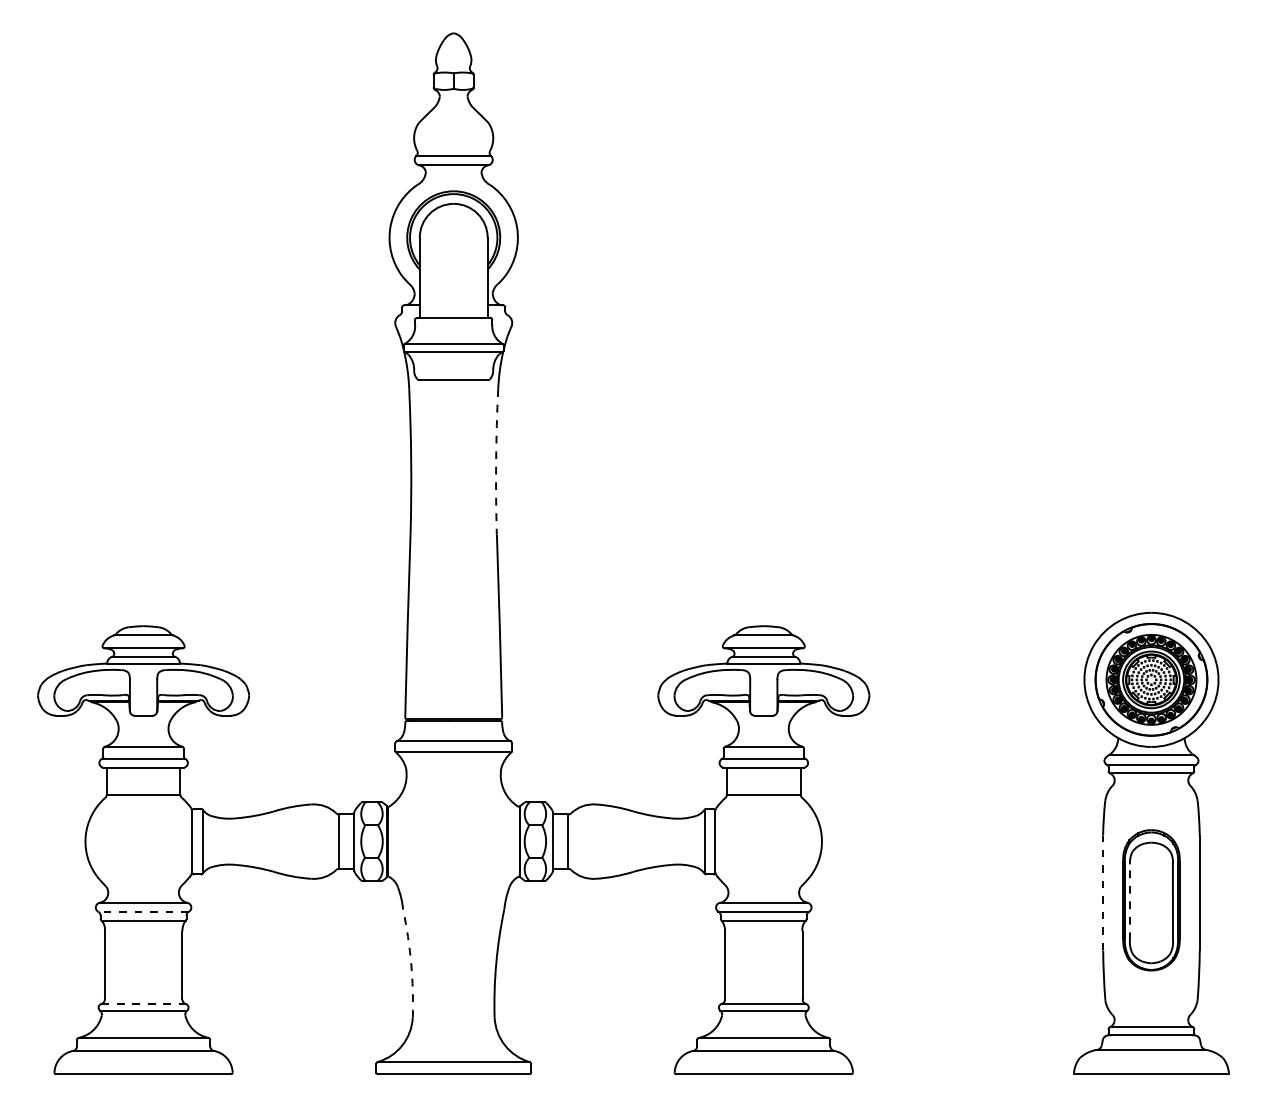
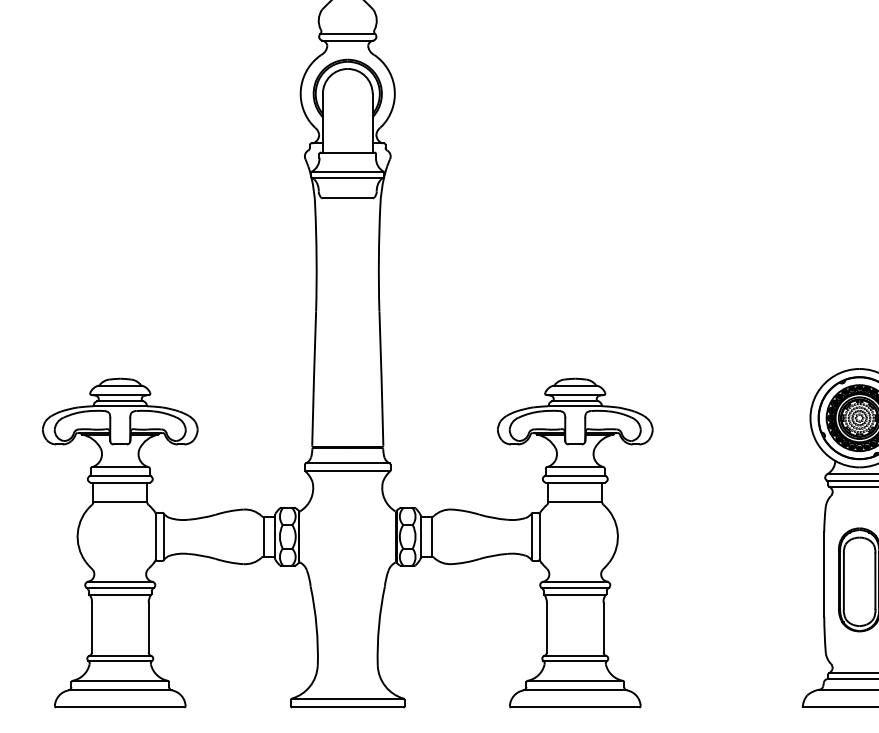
arc: (496, 461) -> (379, 257), dashed -> solid
line: (1103, 892) -> (824, 574), dashed -> solid
line: (1129, 902) -> (843, 581), dashed -> solid
line: (143, 911) -> (120, 588), dashed -> solid
arc: (411, 963) -> (316, 626), dashed -> solid
line: (144, 1003) -> (120, 655), dashed -> solid

